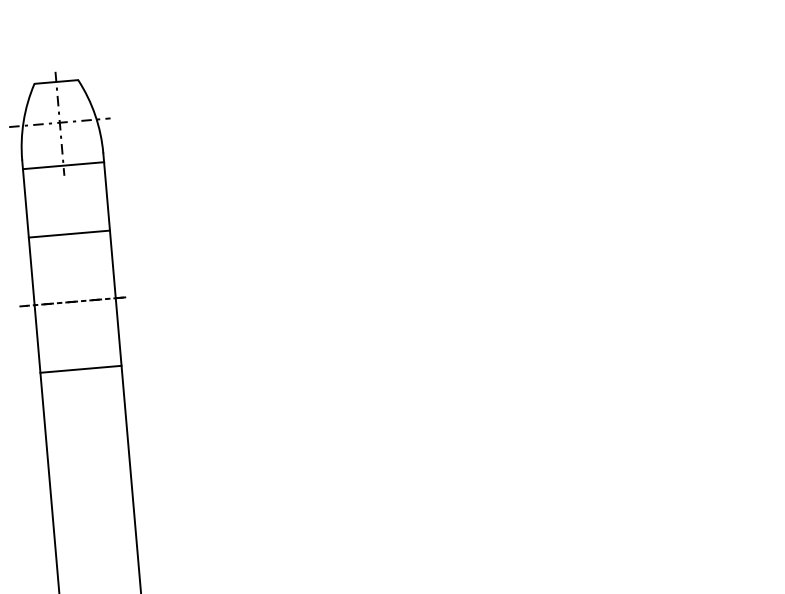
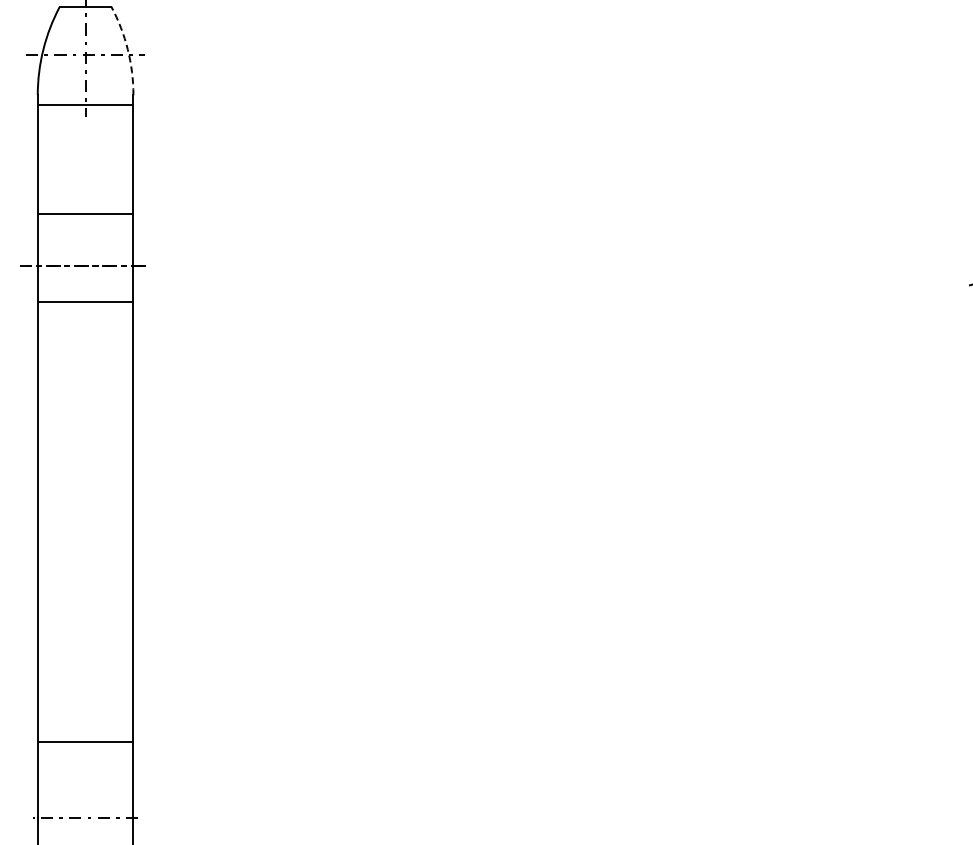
arc: (94, 115) -> (127, 49), solid -> dashed
line: (69, 234) -> (85, 214), moved
line: (80, 369) -> (85, 301), moved

